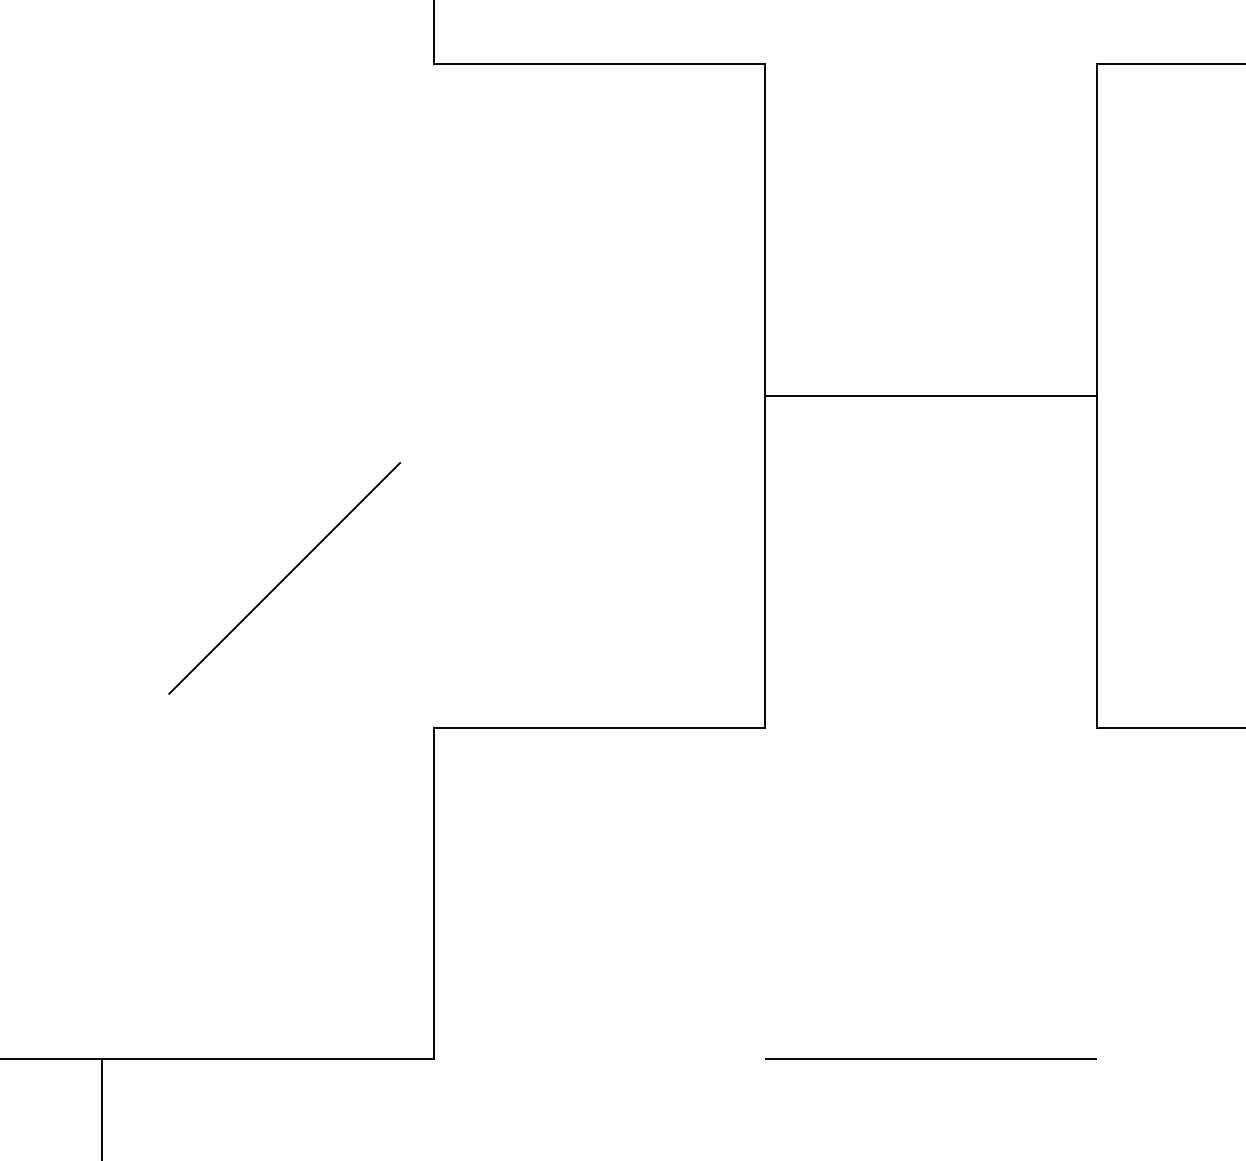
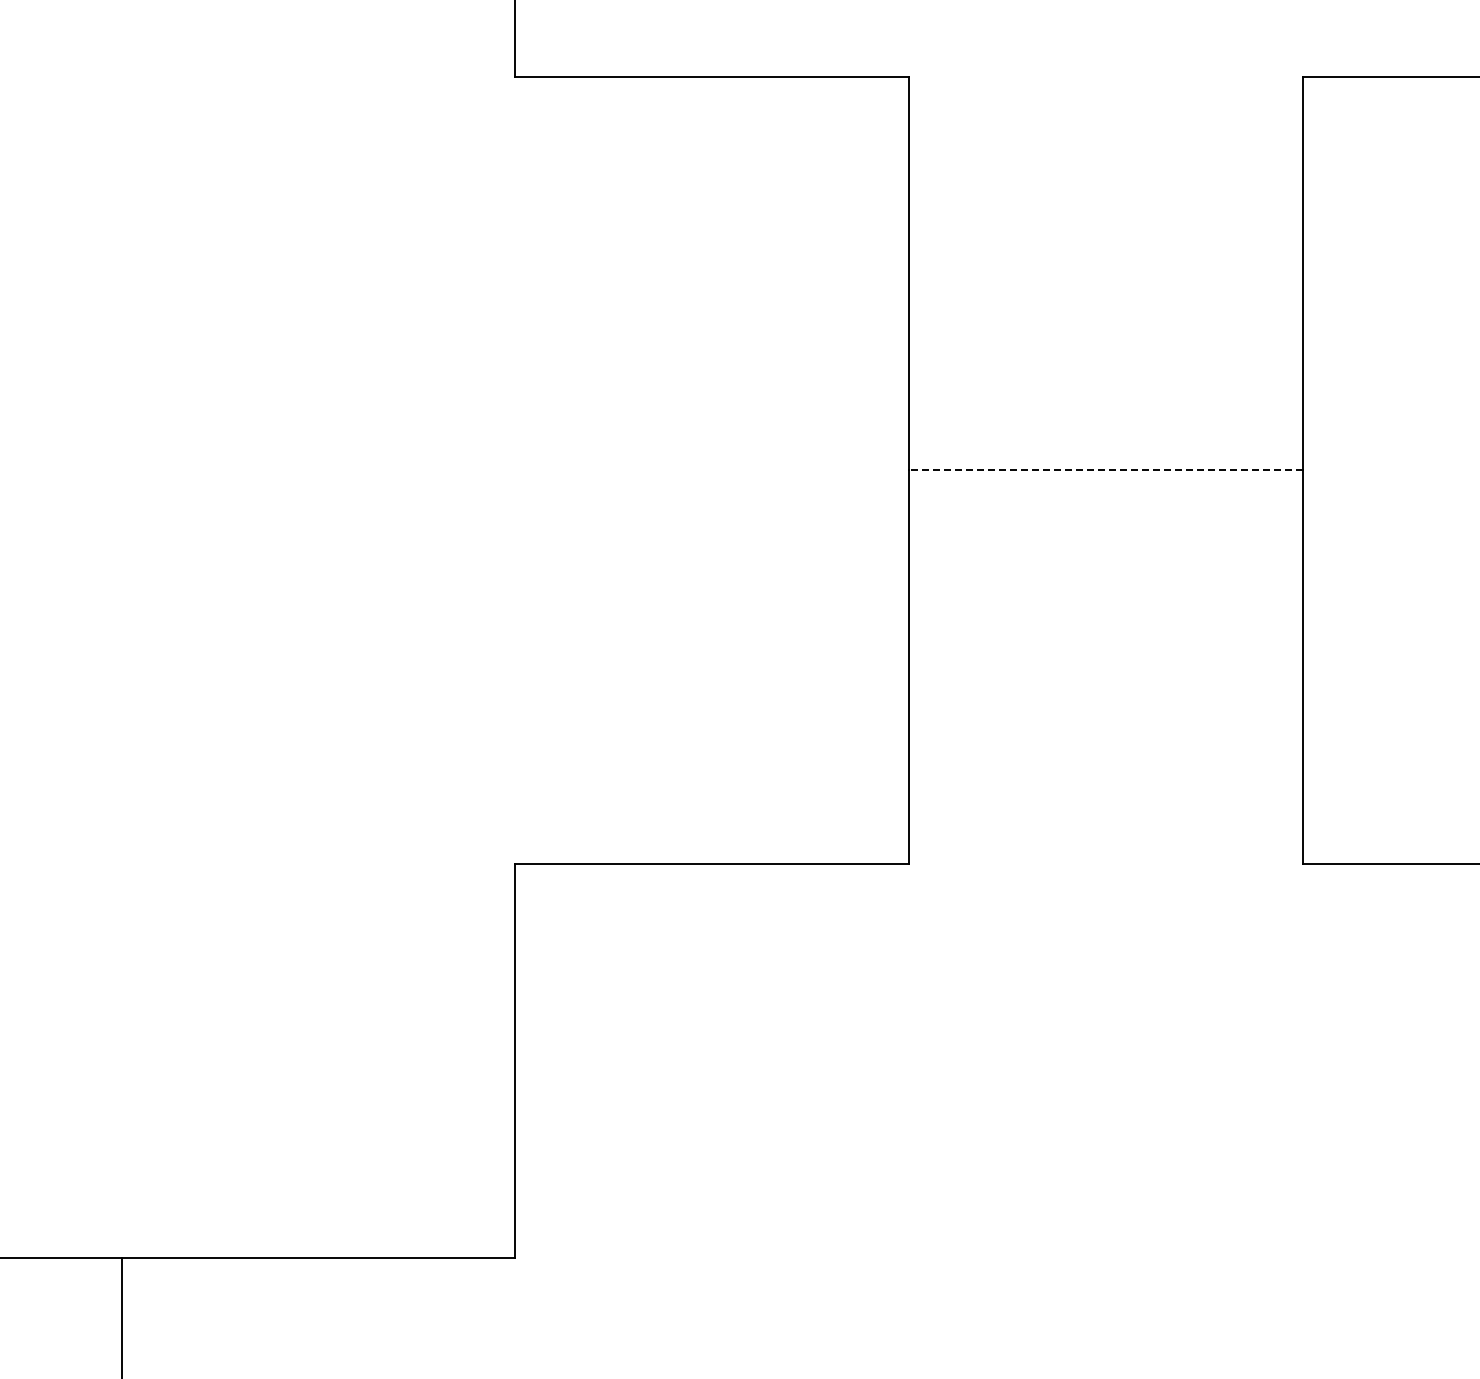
line: (931, 396) -> (1106, 470), solid -> dashed
line: (284, 577) -> (338, 686), removed
line: (930, 1058) -> (1105, 1257), removed

